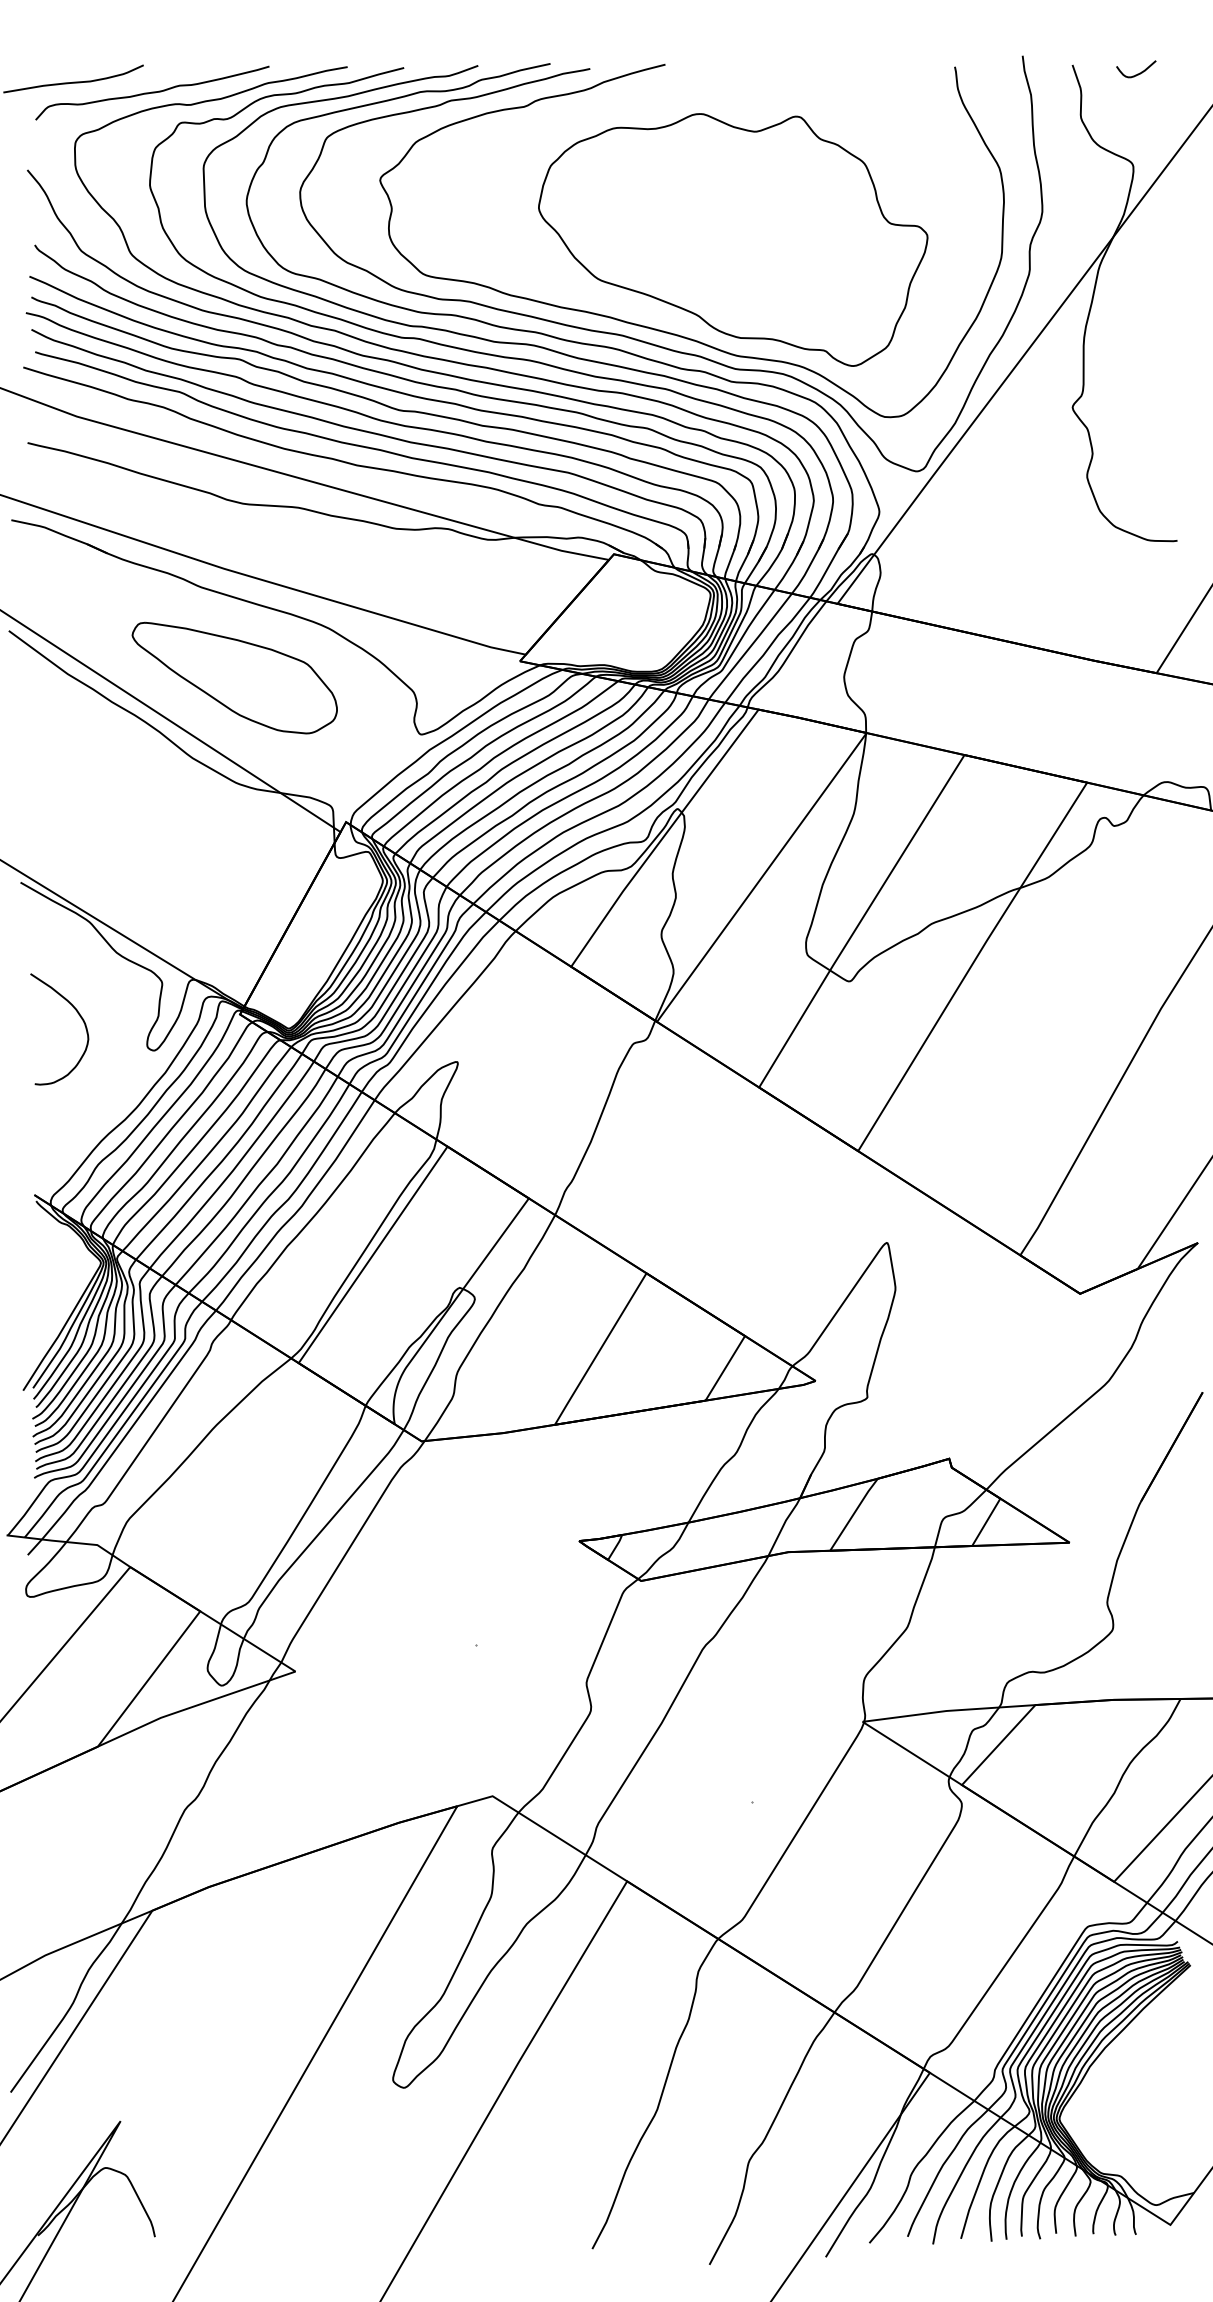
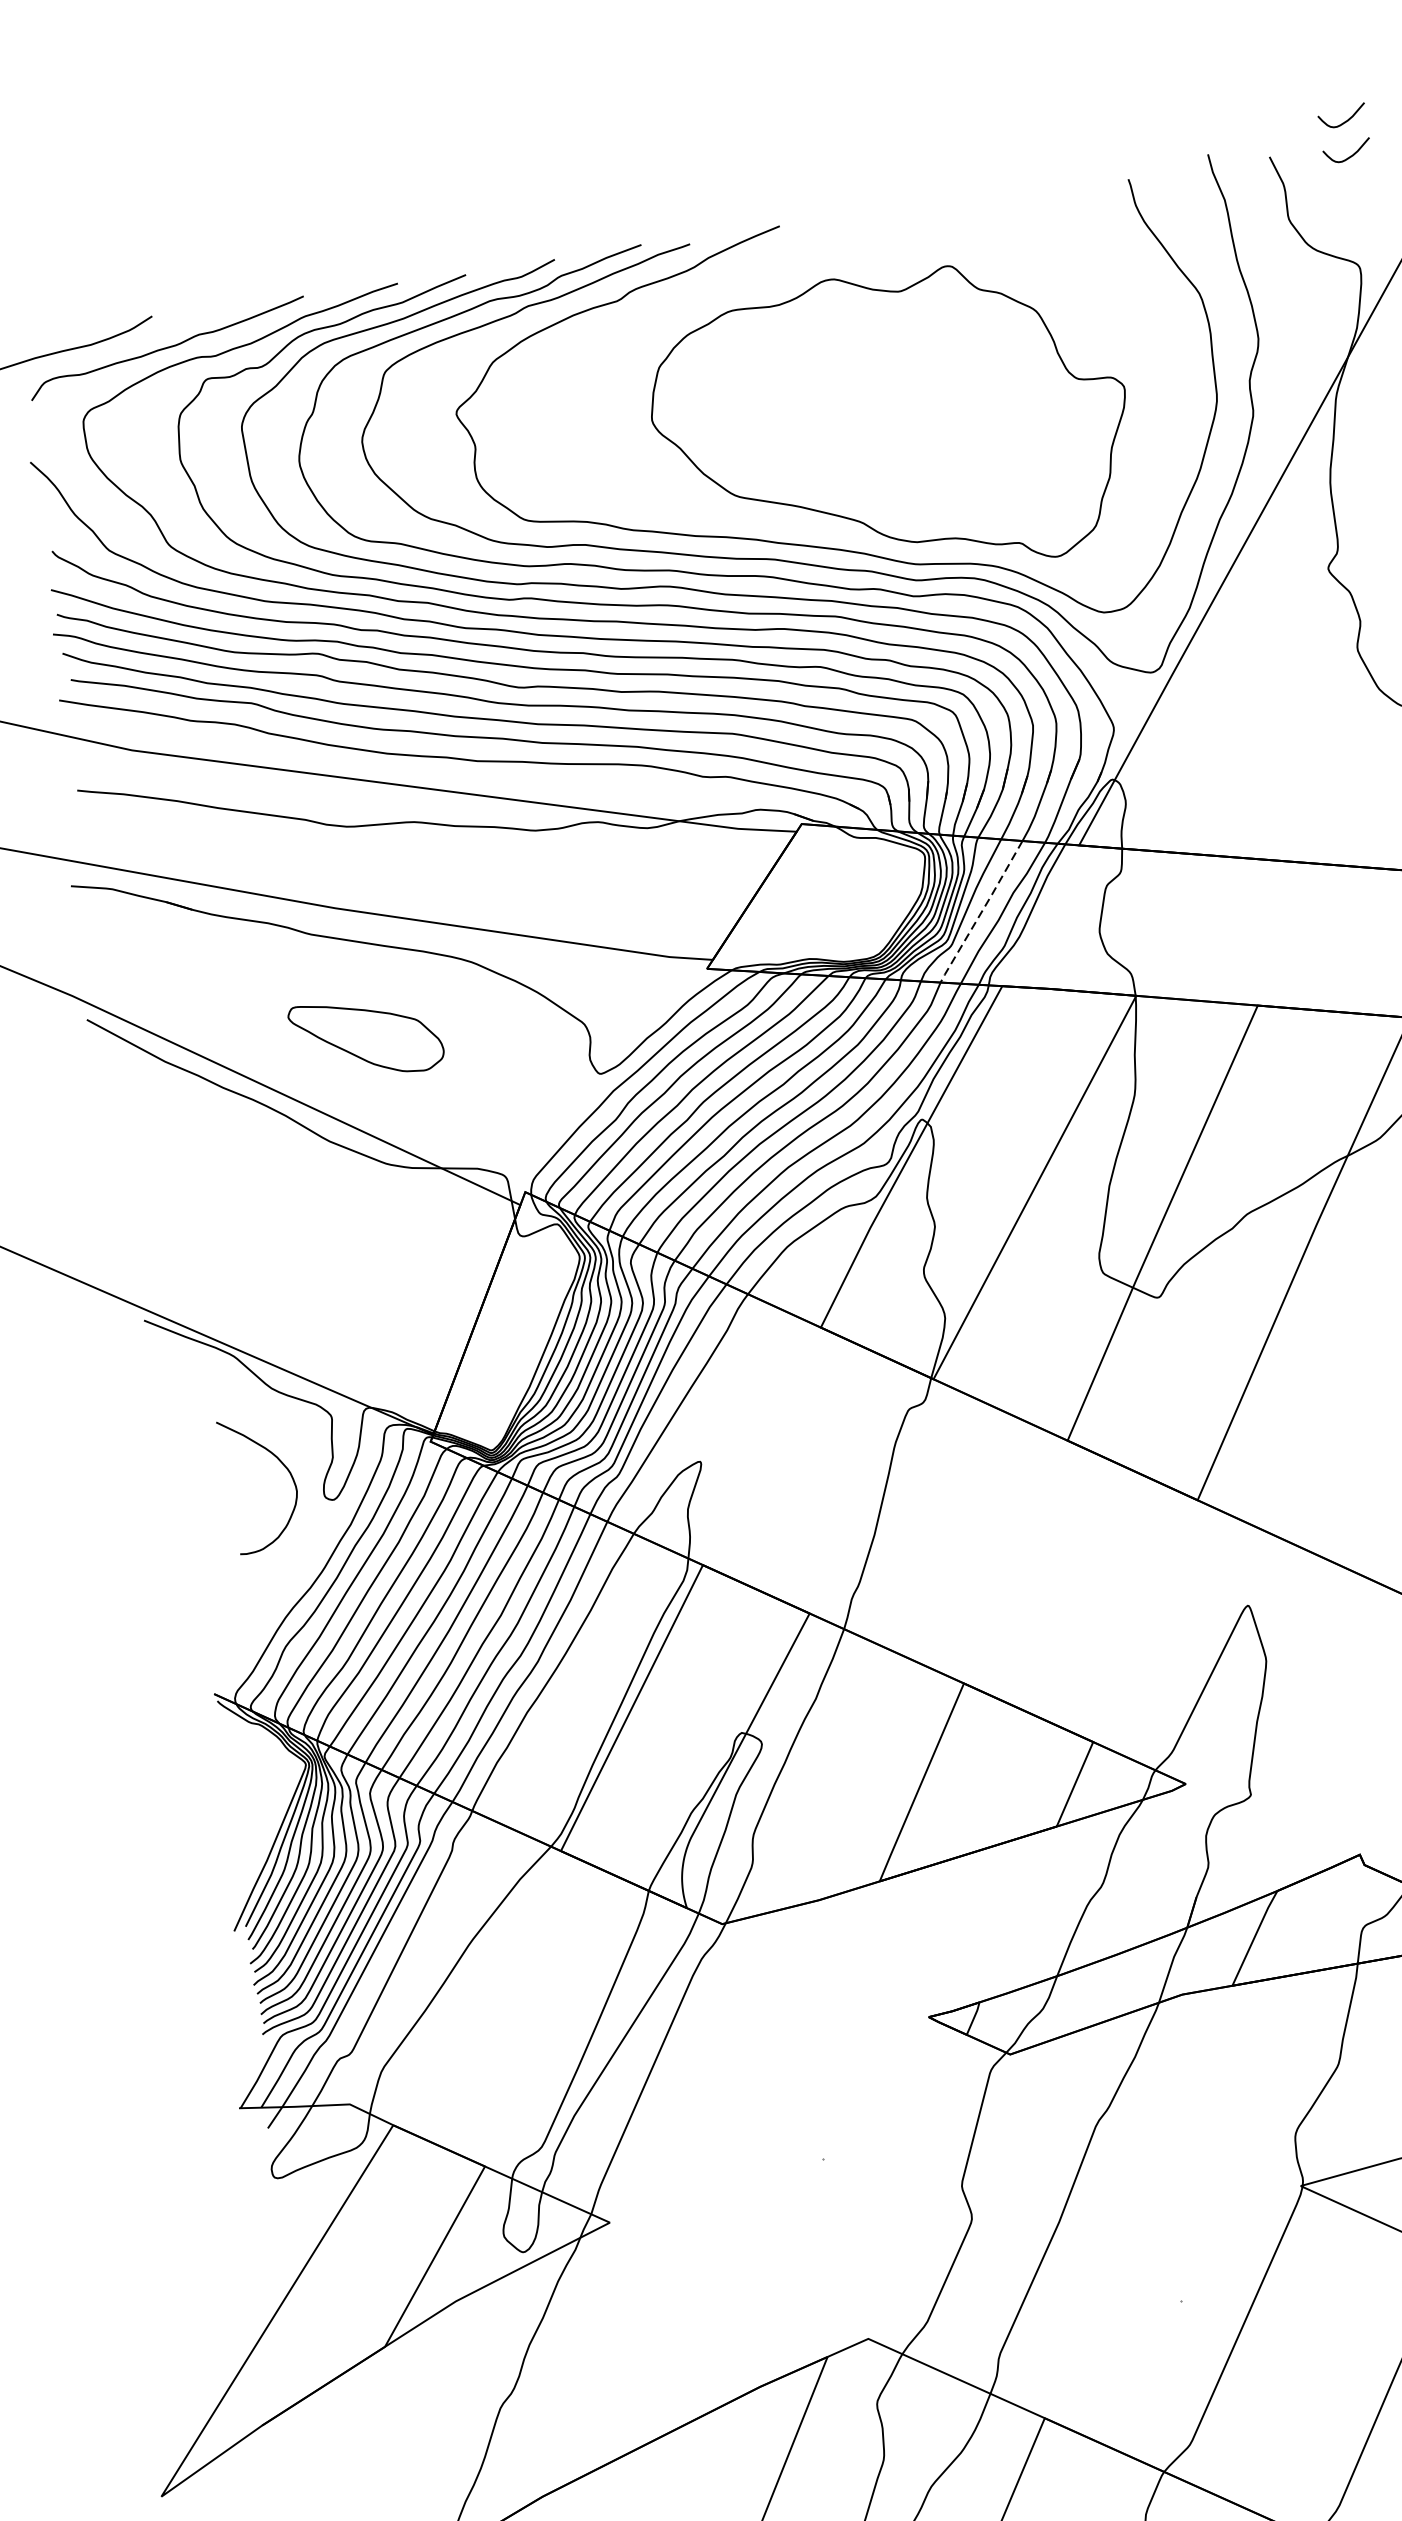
curve: (1137, 44) -> (1344, 121), added
line: (750, 647) -> (981, 912), solid -> dashed
part: (234, 677) -> (366, 1037), size x0.6
curve: (79, 1016) -> (282, 1465), moved

